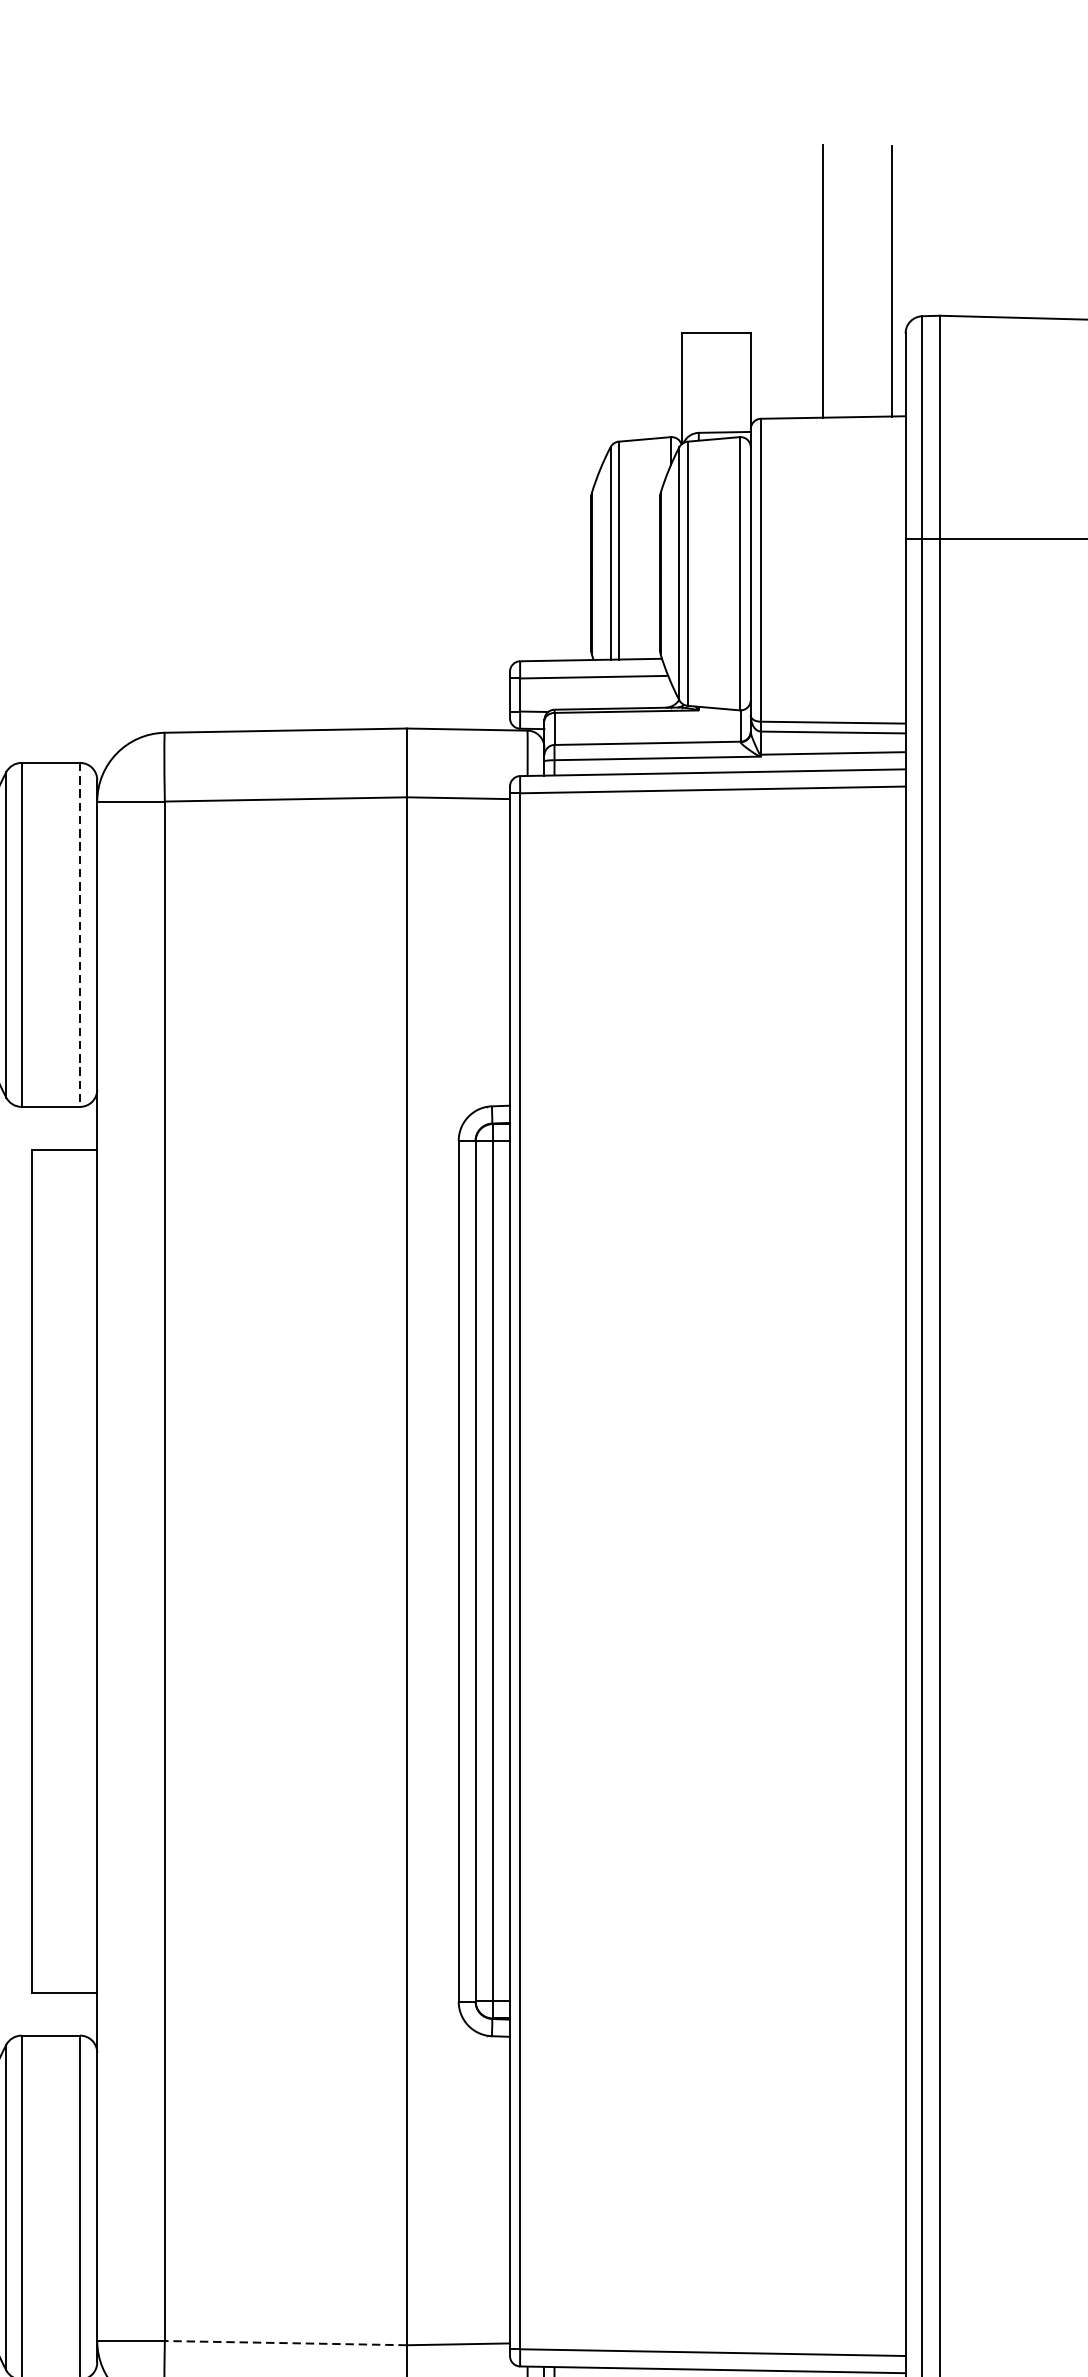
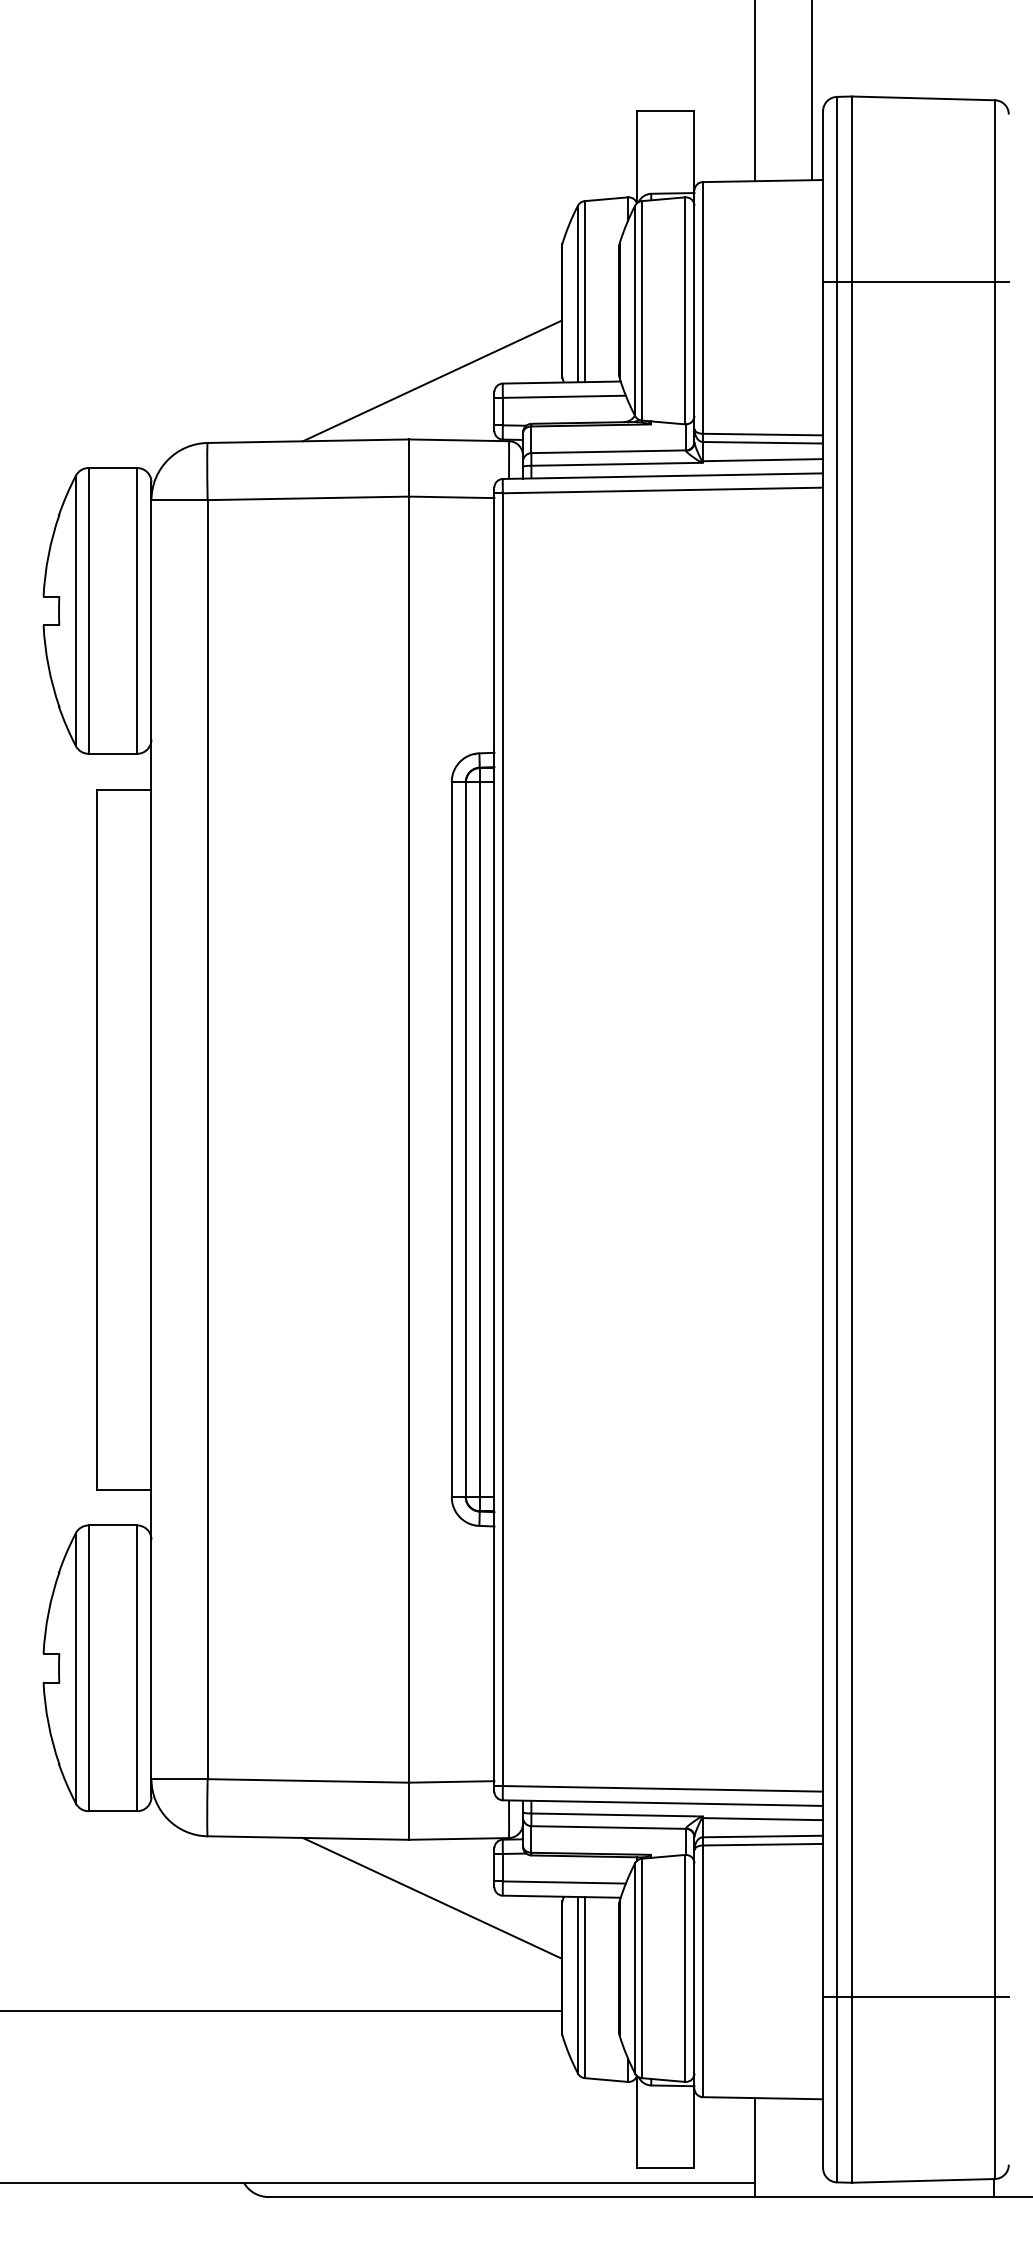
line: (435, 657) -> (432, 380), added
line: (80, 934) -> (137, 610), dashed -> solid
line: (286, 2342) -> (308, 1780), dashed -> solid

